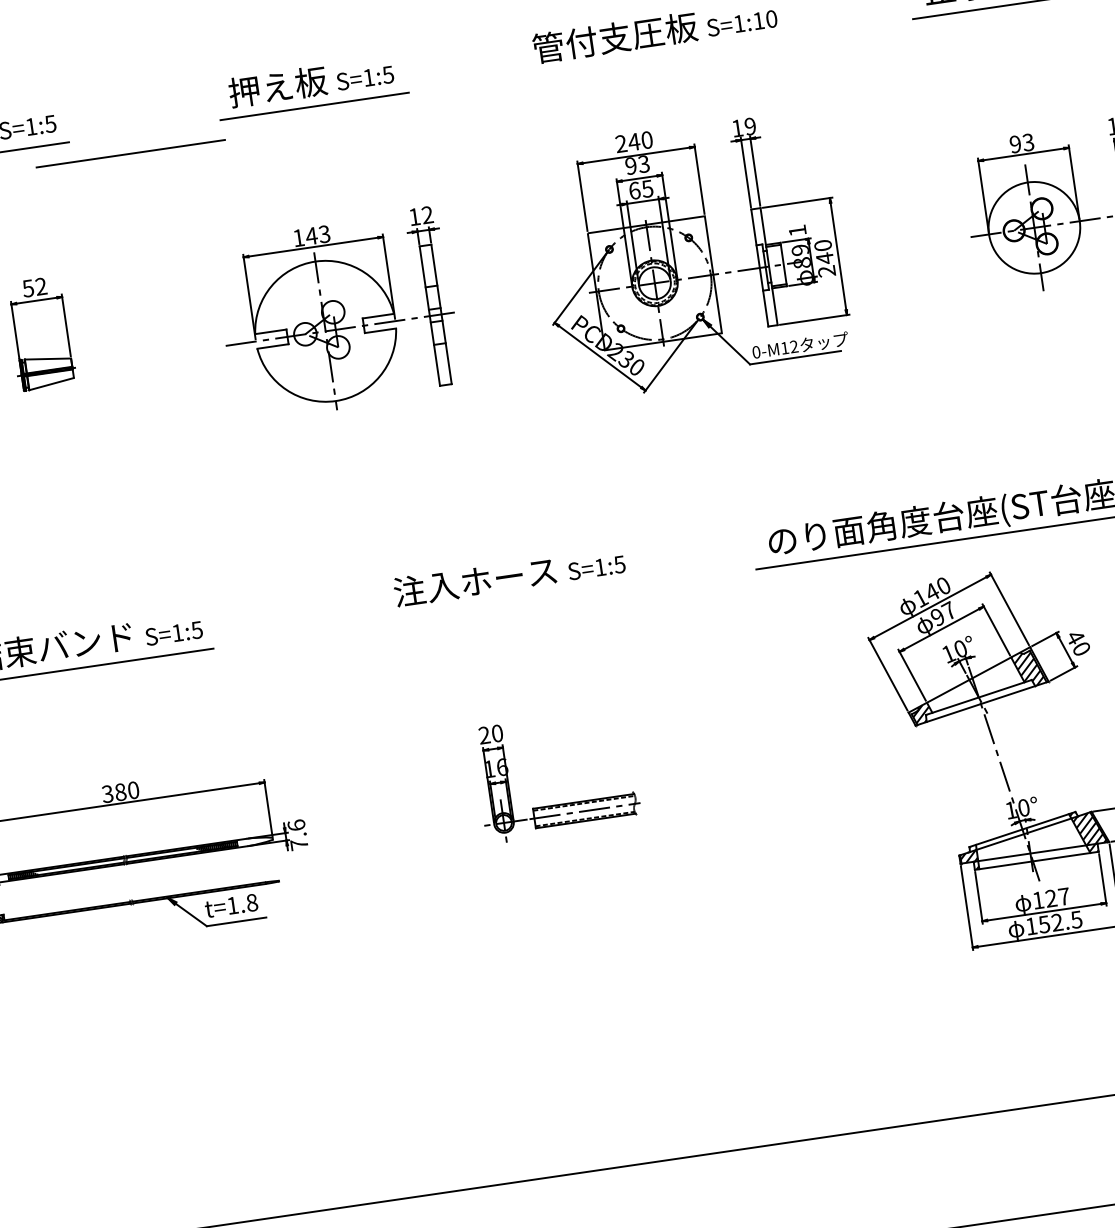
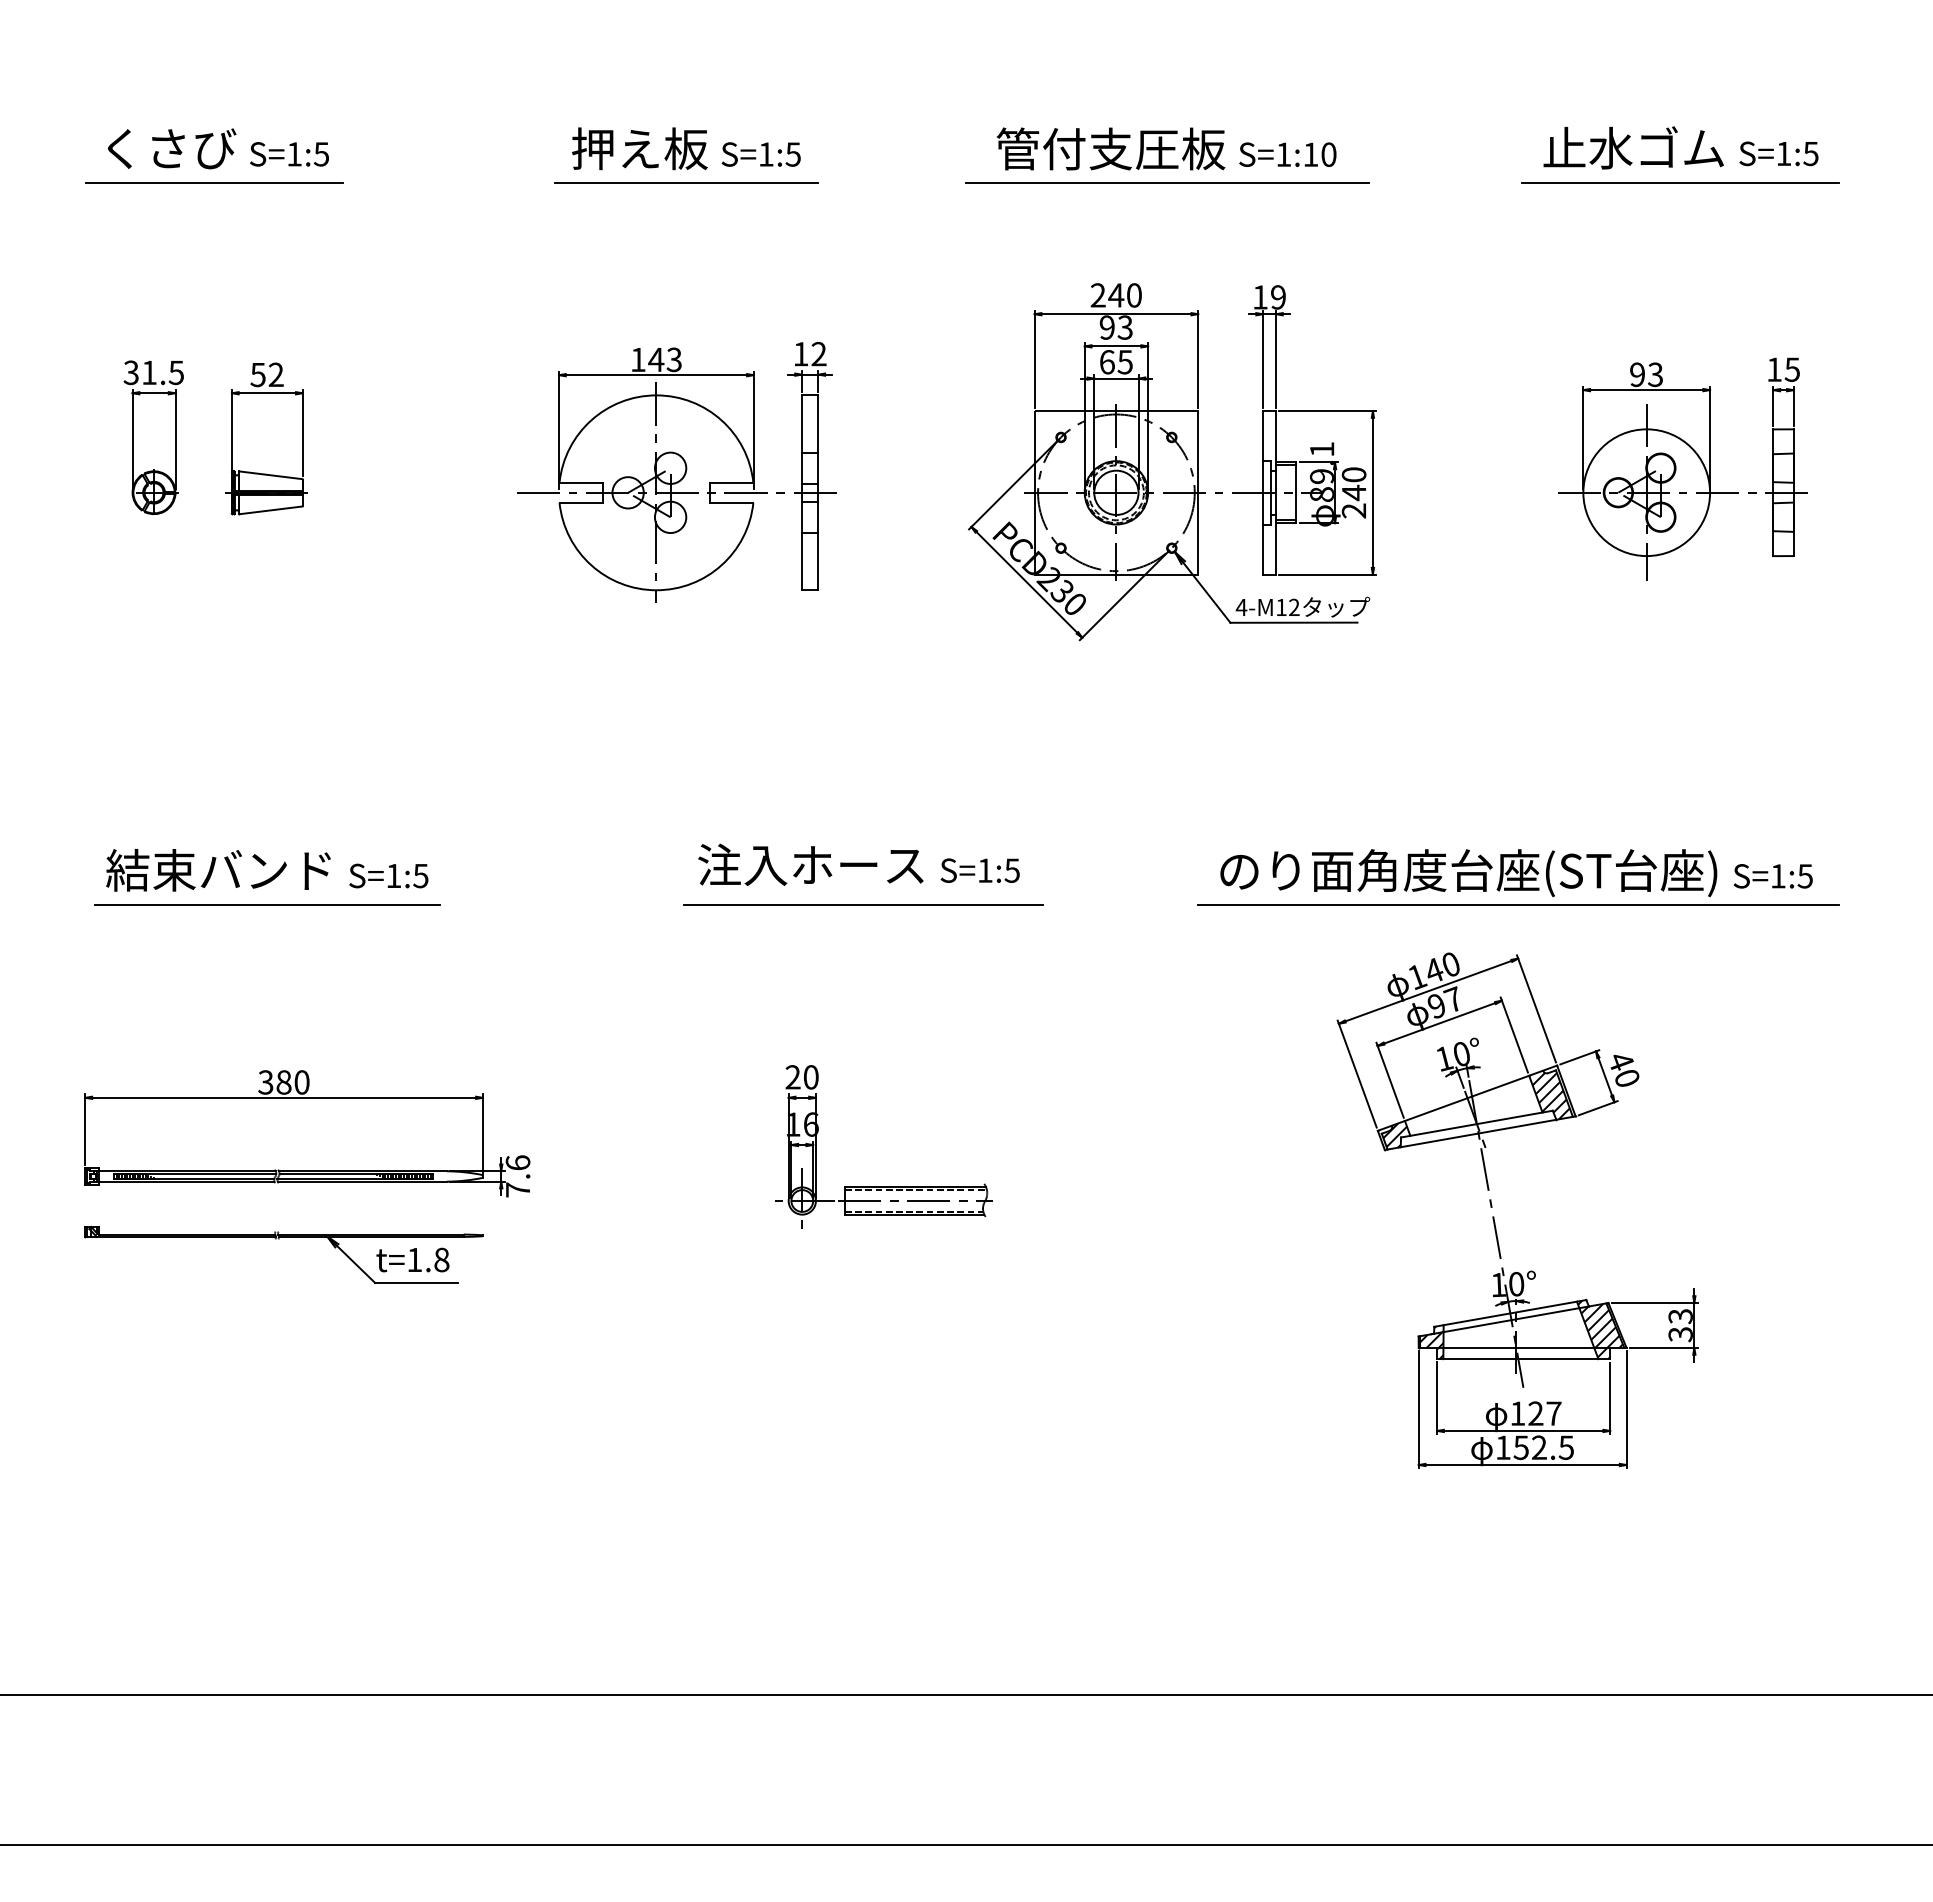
line: (659, 55) -> (1167, 182), added
line: (130, 153) -> (425, 210), removed
text: (756, 352) -> (1241, 607), 0-M12 -> 4-M12
line: (516, 604) -> (863, 904), added

